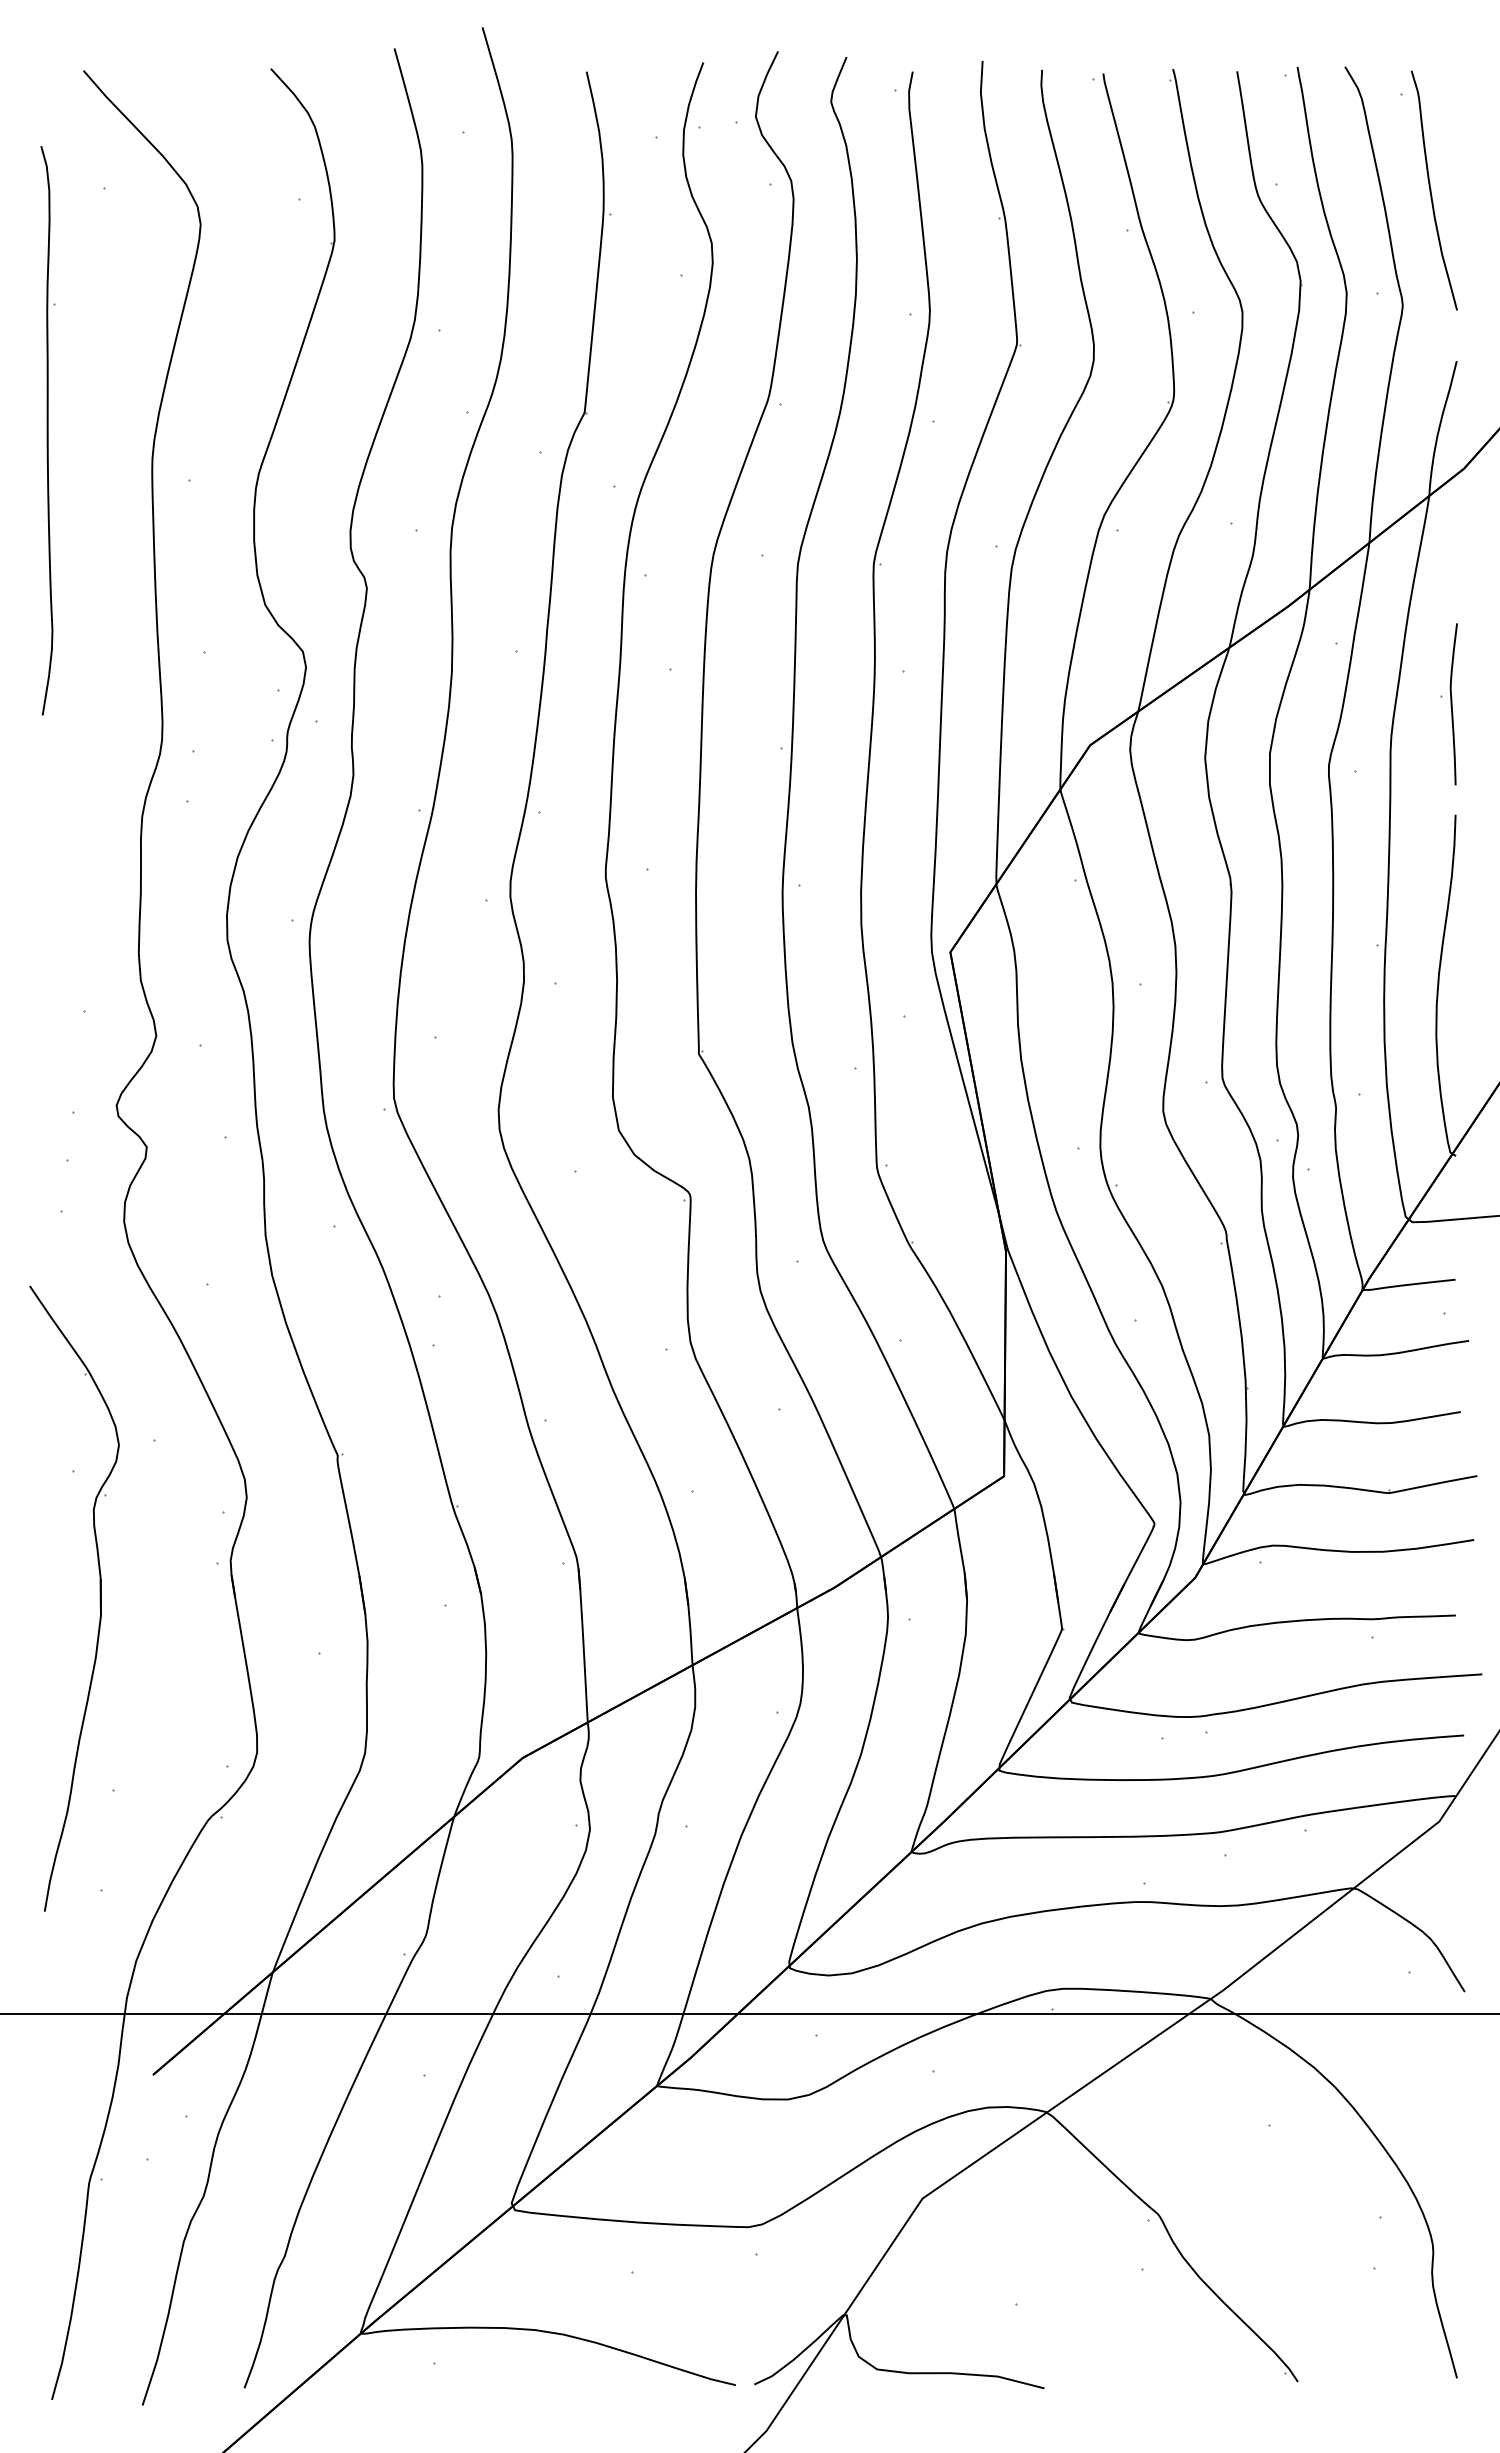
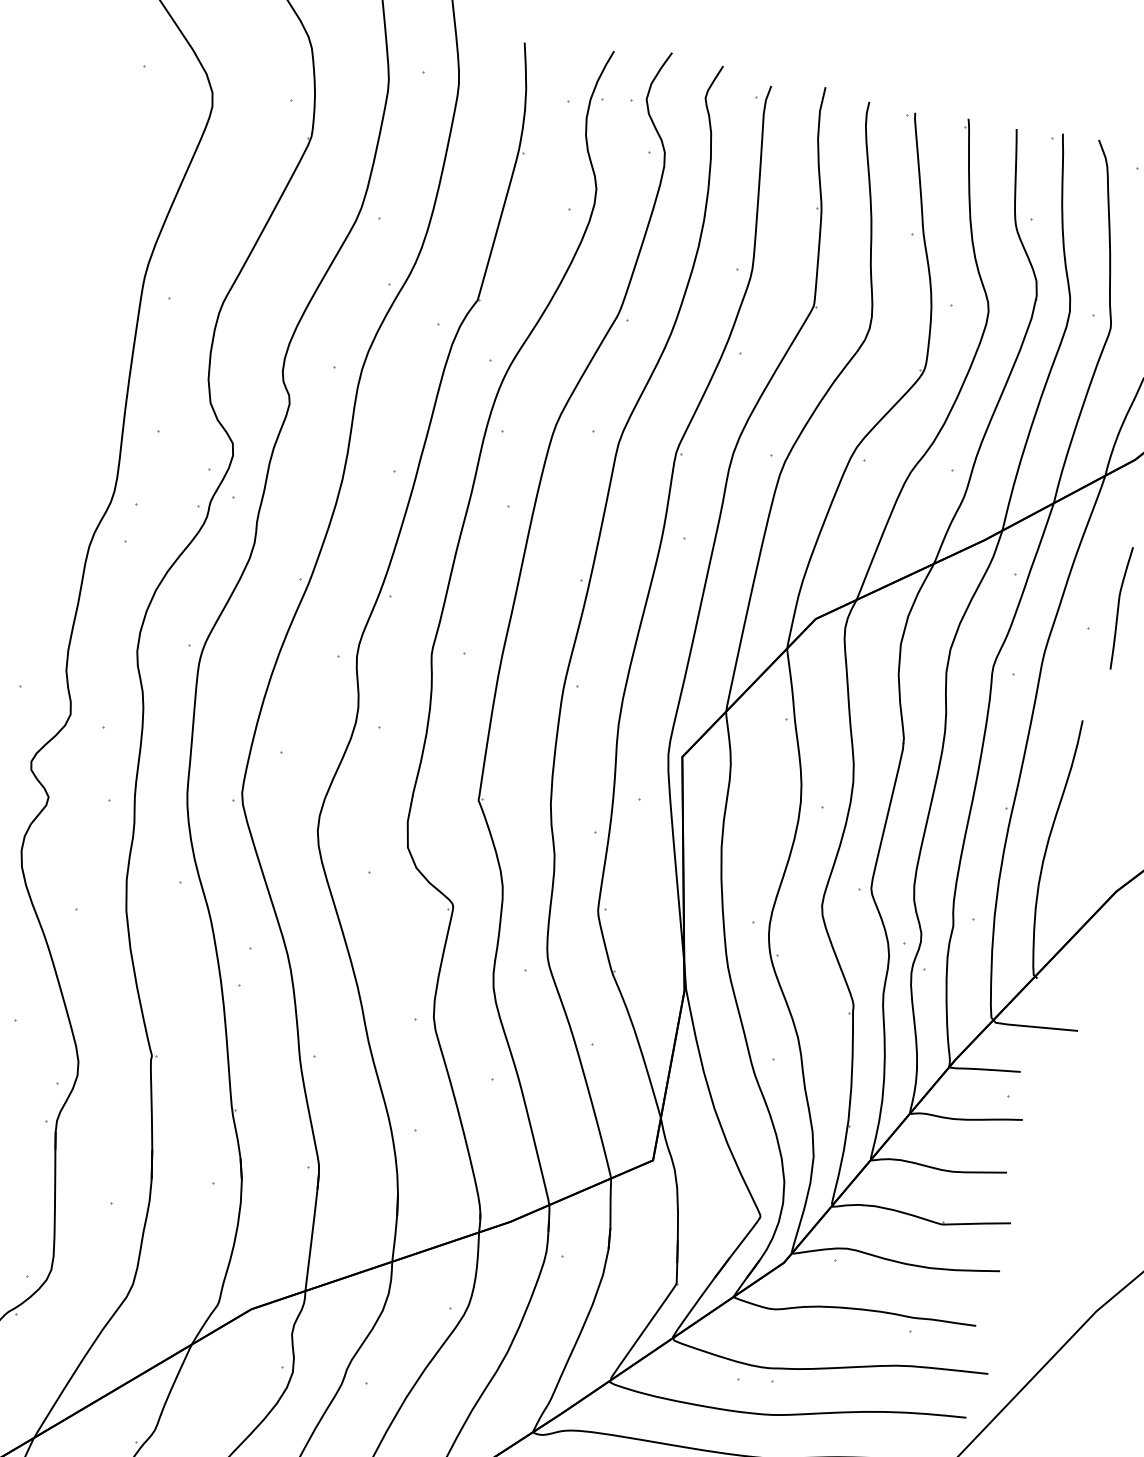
part: (47, 430) -> (69, 241), removed
curve: (1452, 704) -> (1118, 607), moved

